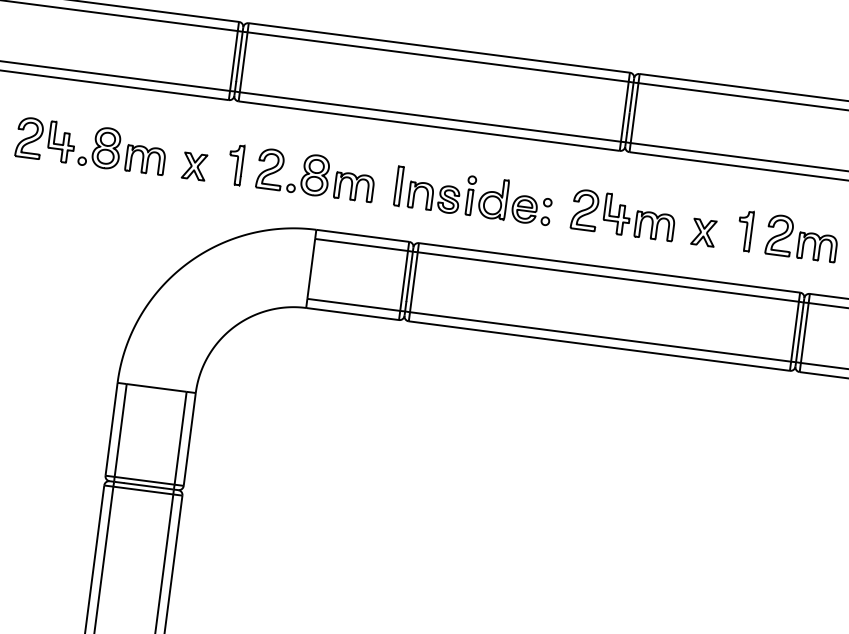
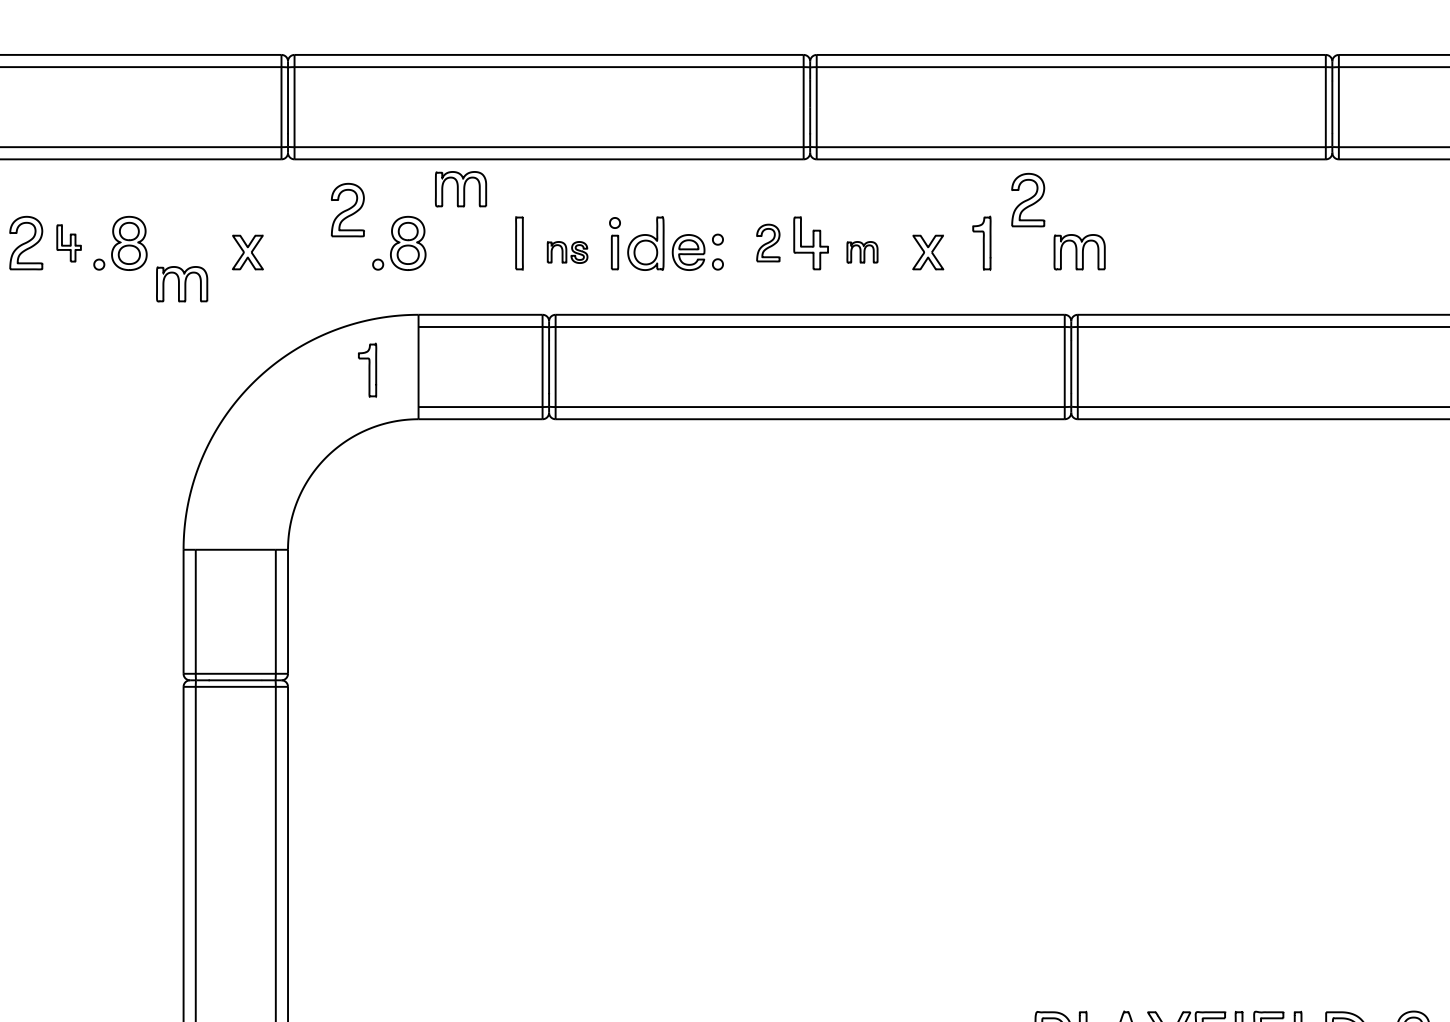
part: (61, 142) -> (68, 243), size x0.7
part: (145, 160) -> (182, 284), moved
part: (235, 164) -> (367, 369), moved
part: (270, 168) -> (347, 209), moved
part: (353, 187) -> (460, 189), moved
part: (433, 197) -> (567, 252), size x0.6
part: (585, 209) -> (768, 242), size x0.7
part: (654, 226) -> (862, 252), size x0.6
part: (780, 234) -> (1028, 199), moved

